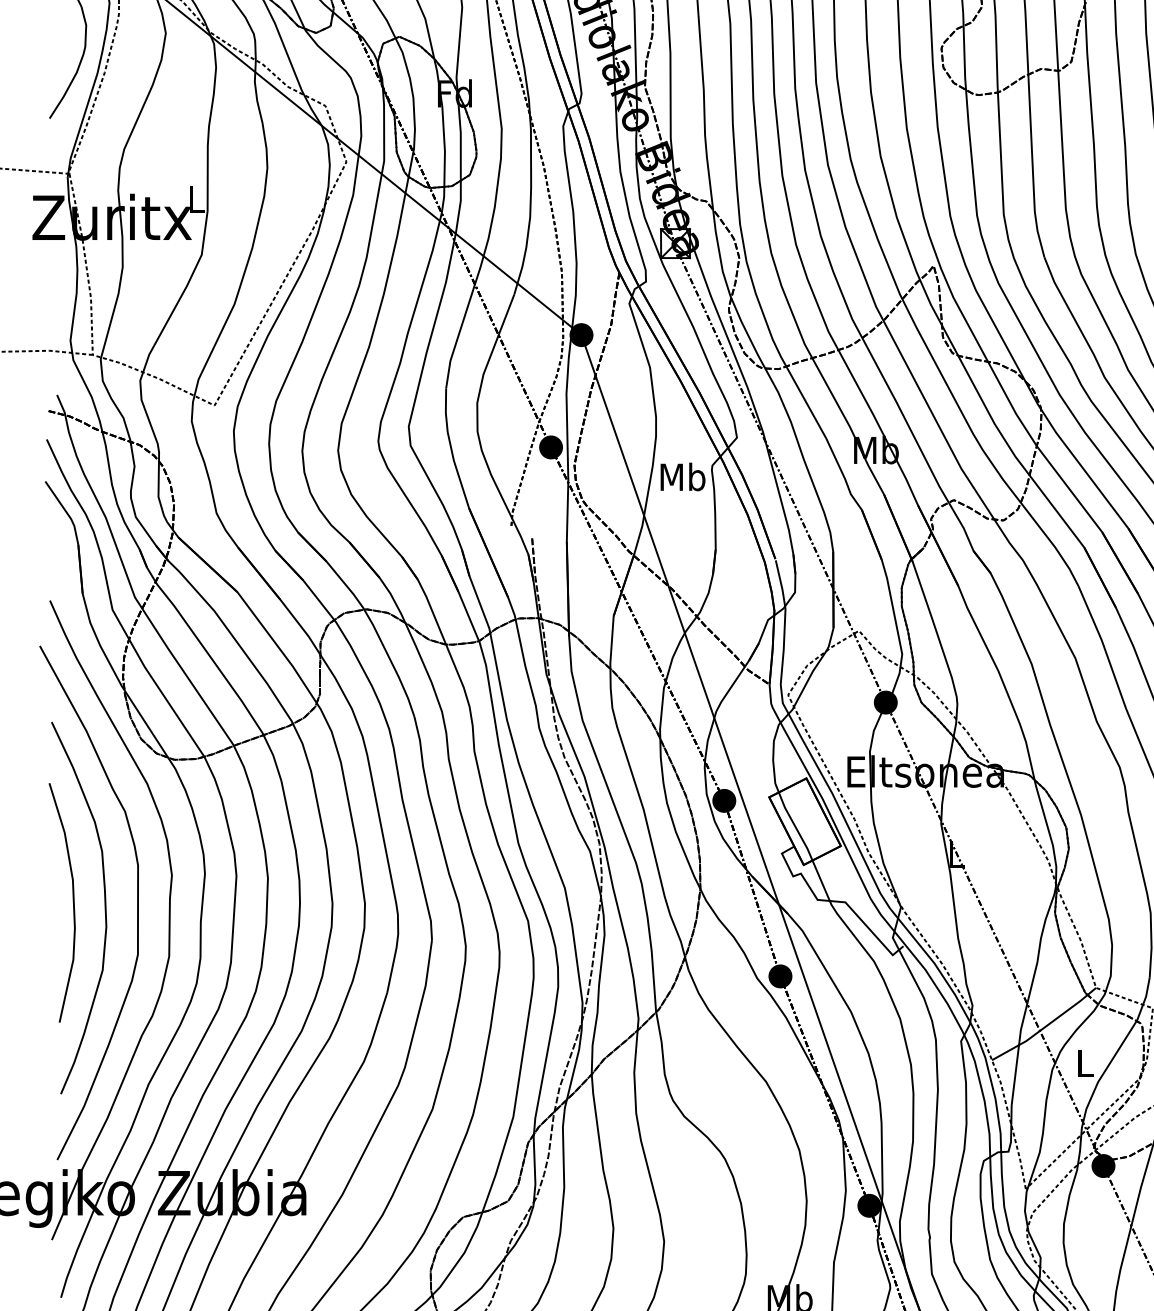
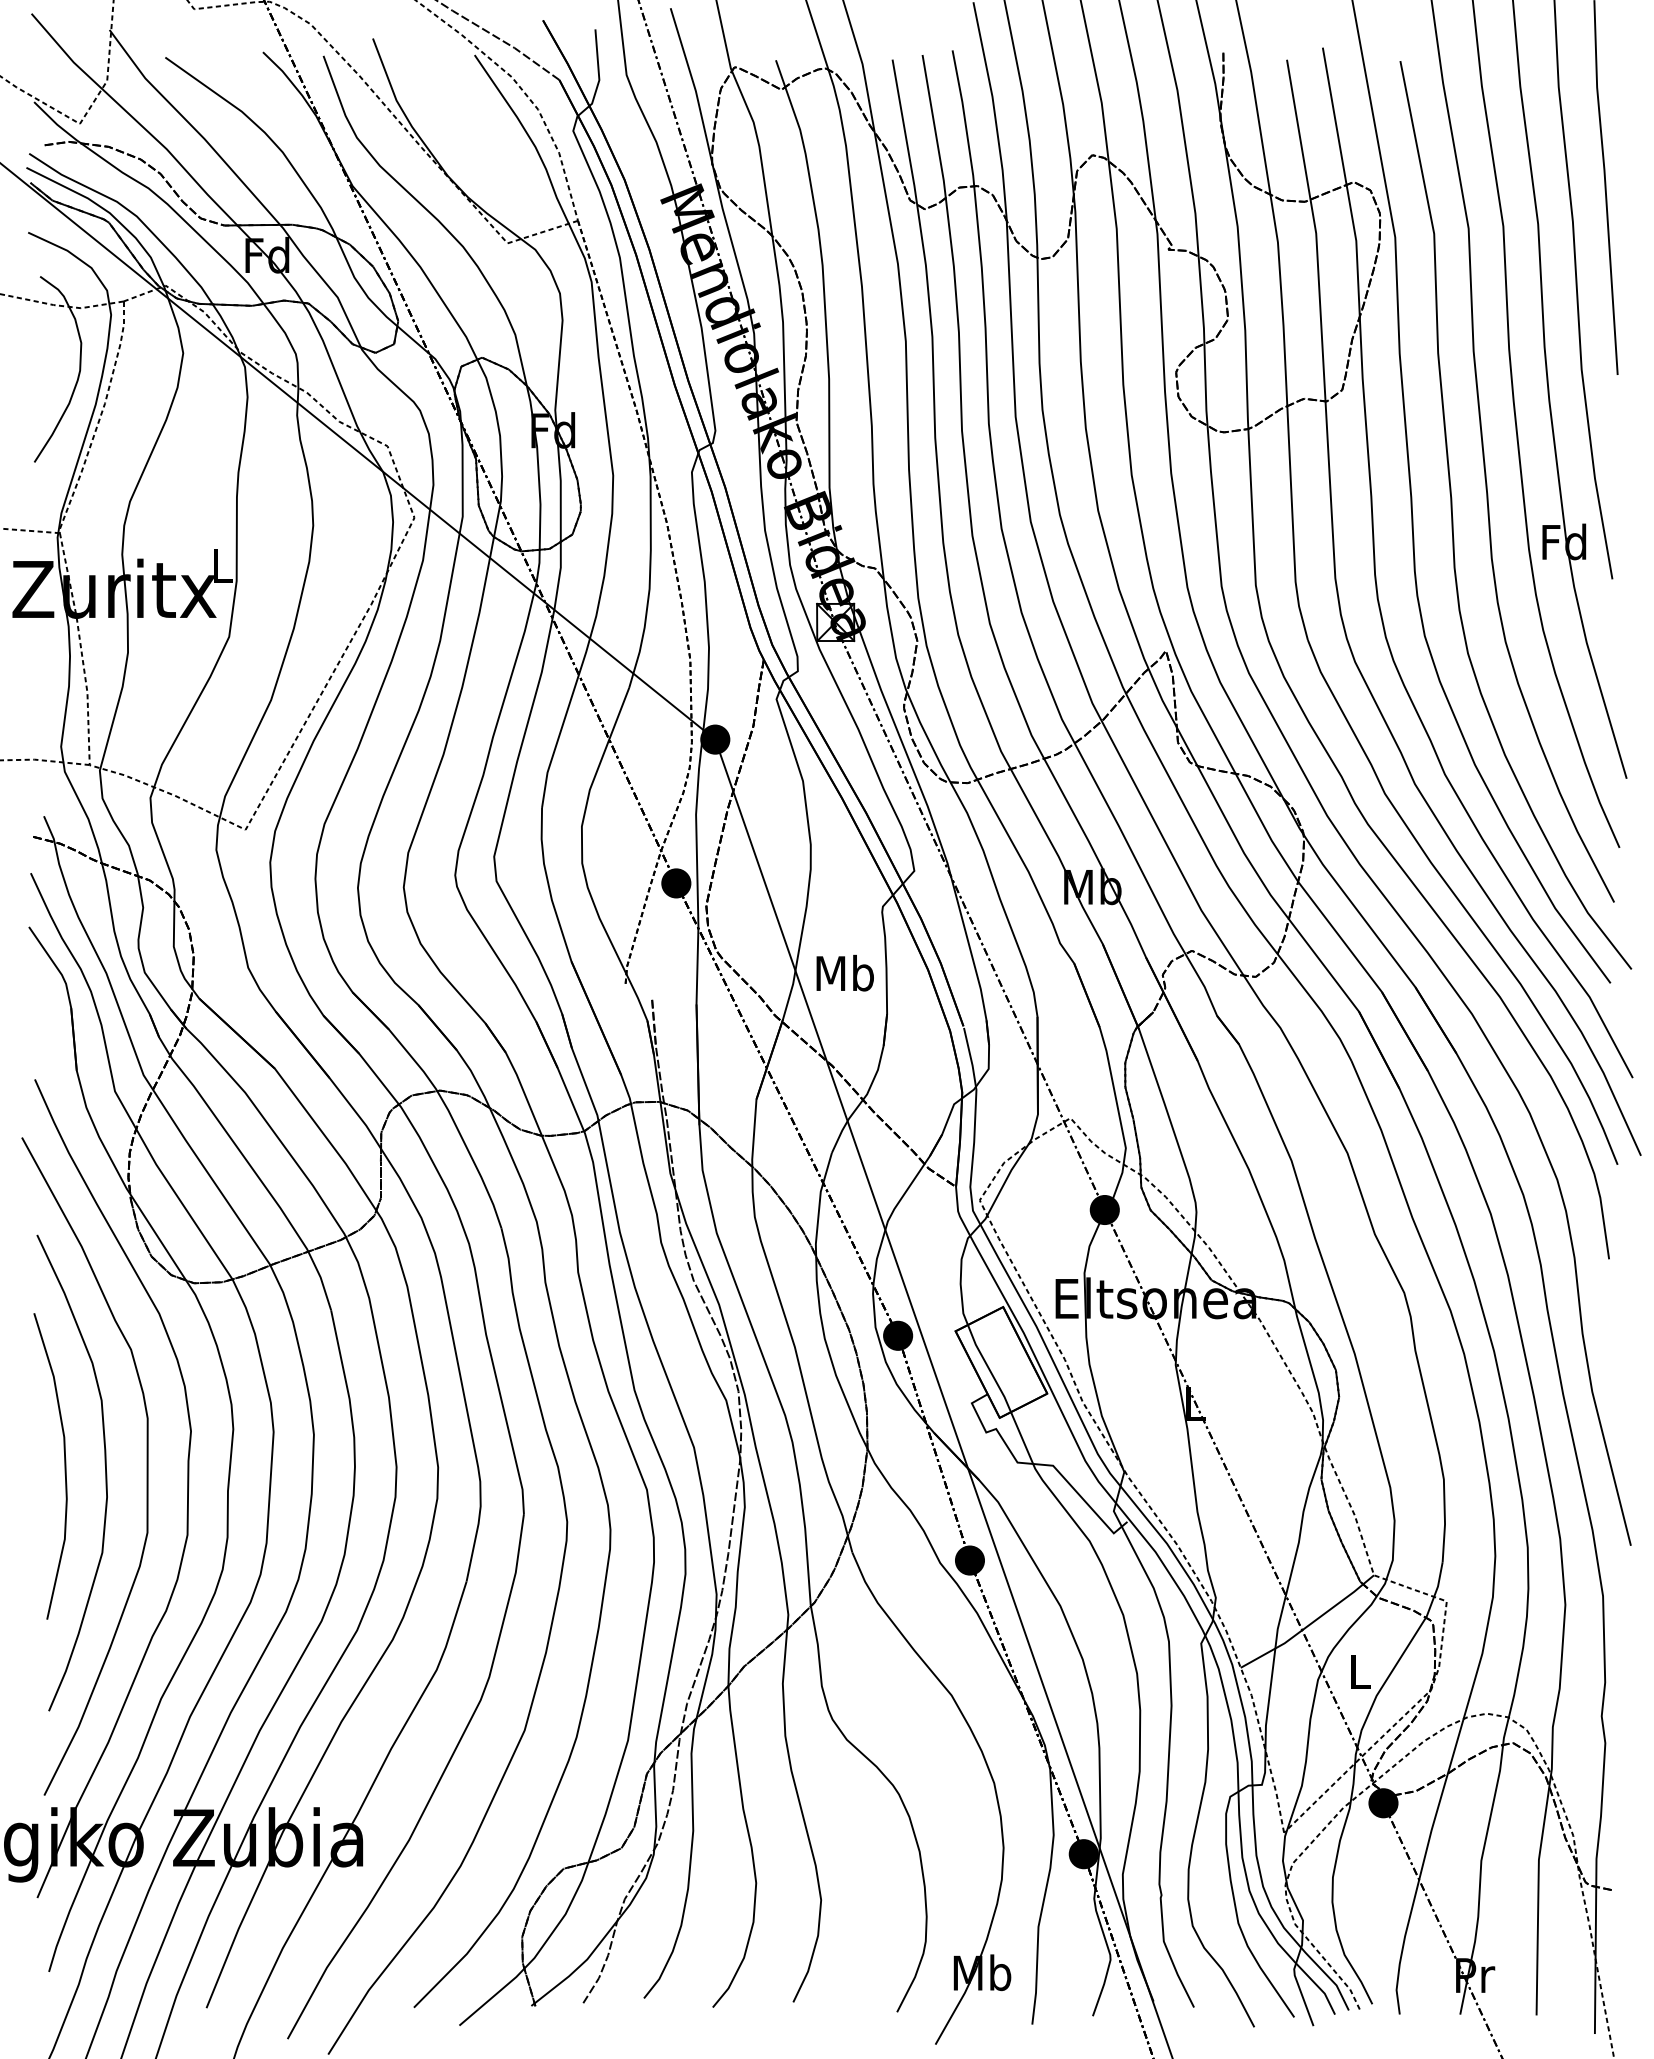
text: (682, 476) -> (844, 972), moved

